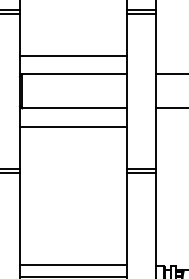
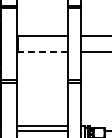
line: (73, 56) -> (42, 27), removed
line: (71, 109) -> (41, 52), solid -> dashed
line: (73, 126) -> (42, 60), removed

